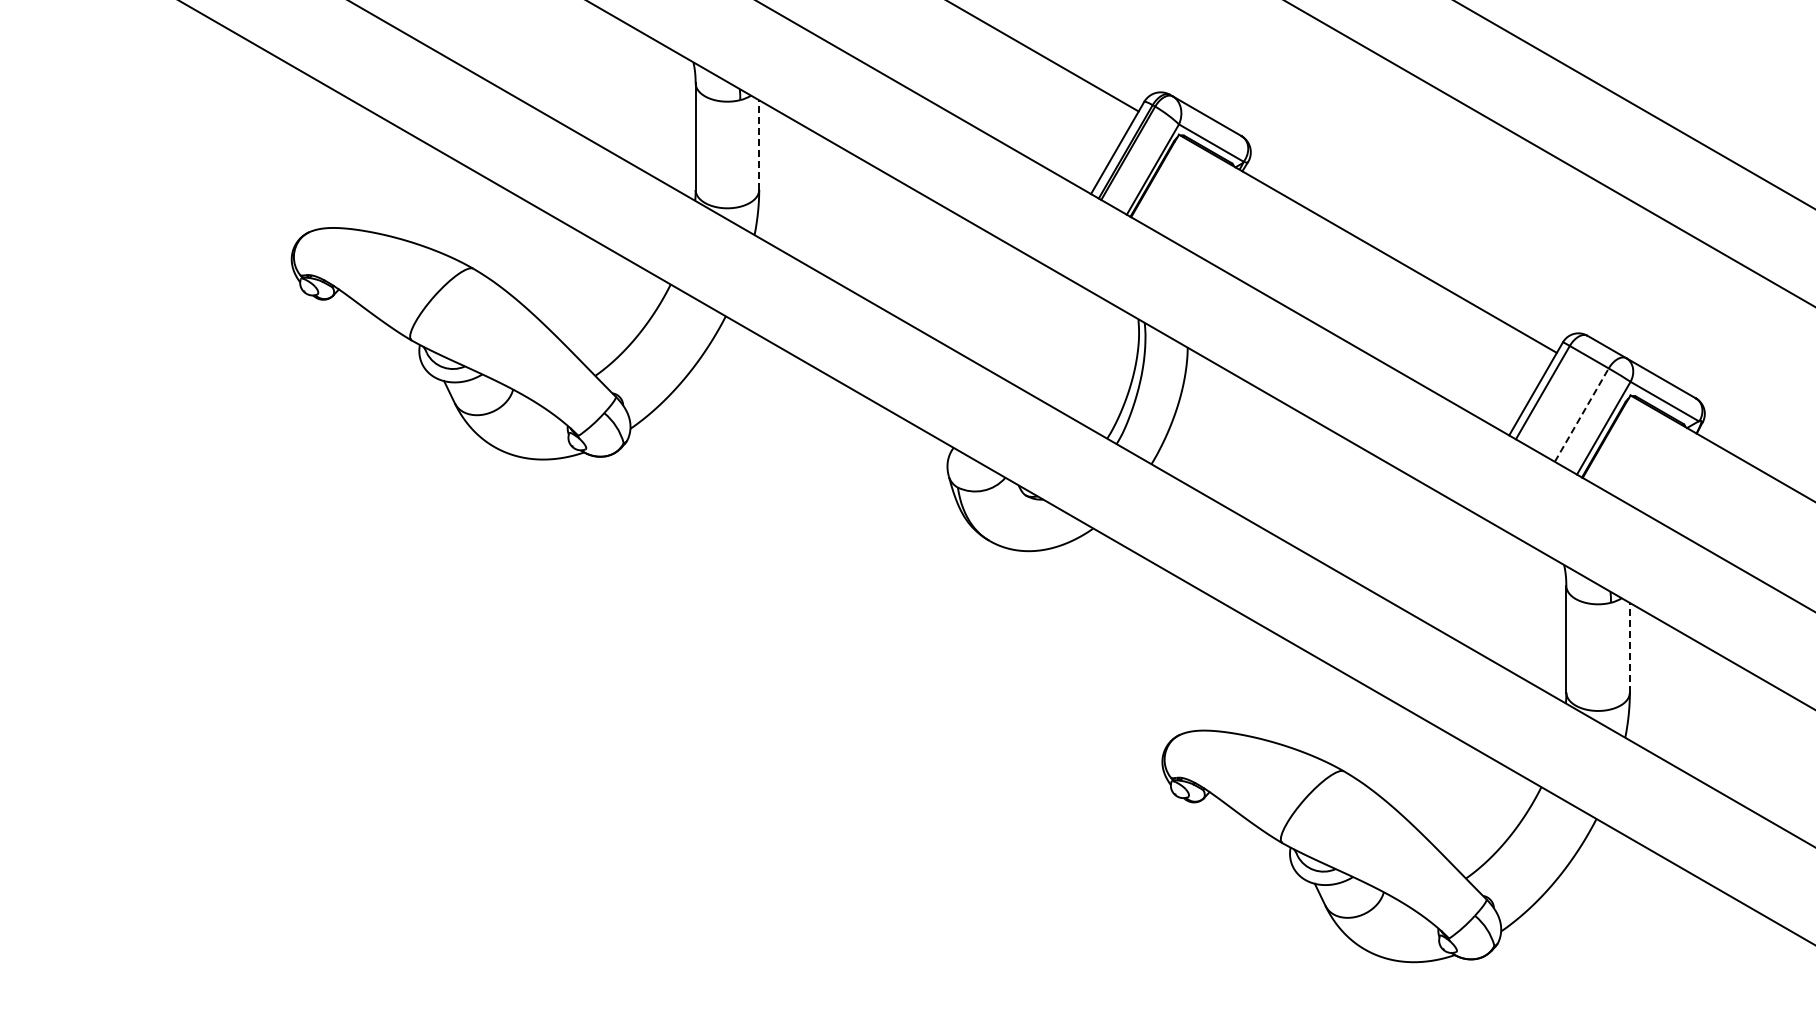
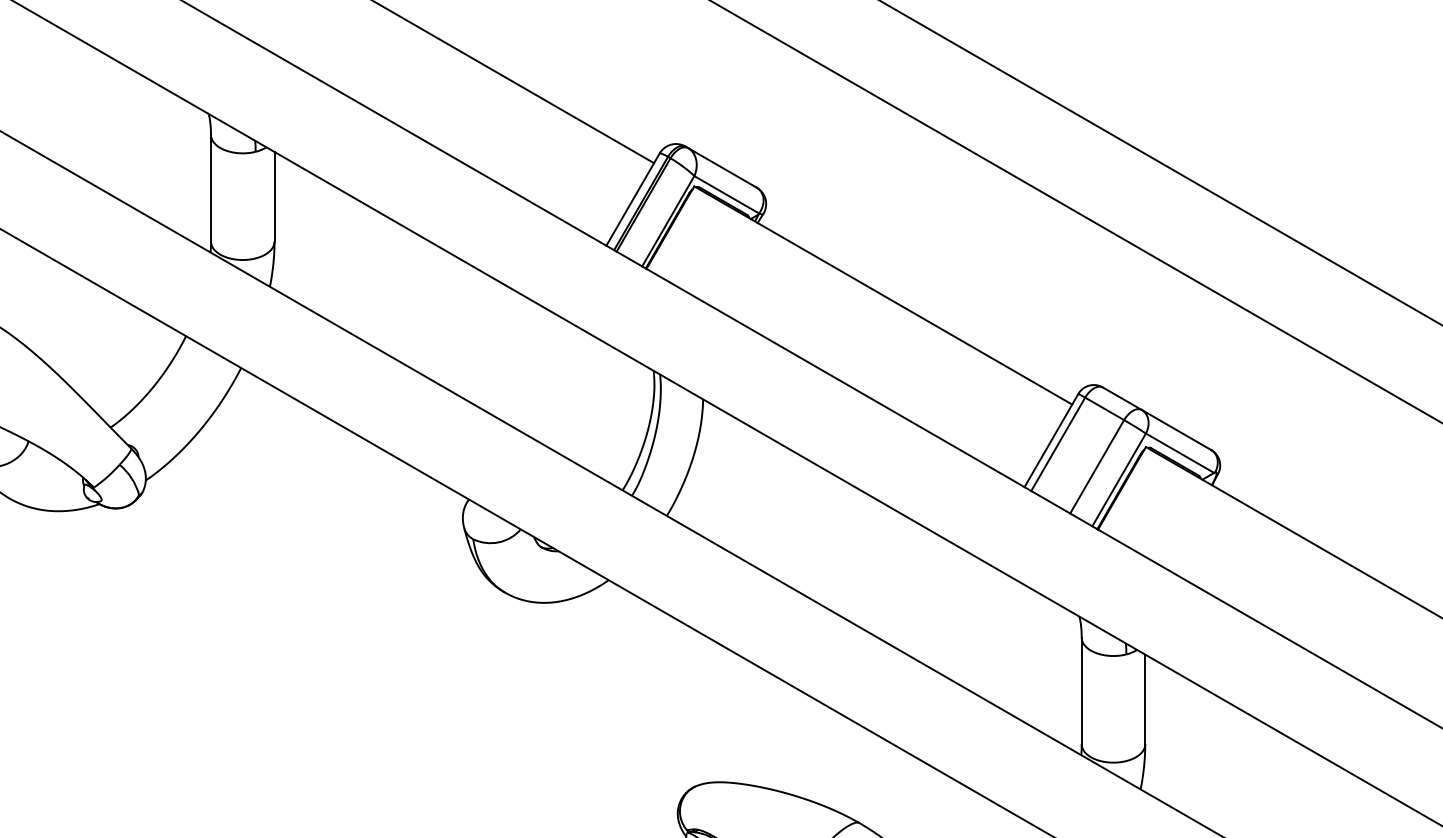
line: (759, 145) -> (274, 197), dashed -> solid
line: (1581, 415) -> (1096, 467), dashed -> solid
line: (1629, 647) -> (1144, 699), dashed -> solid

